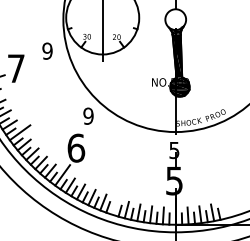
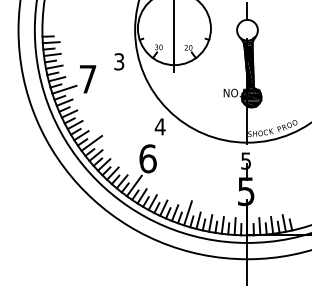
text: (47, 50) -> (119, 61), 9 -> 3
text: (87, 115) -> (159, 126), 9 -> 4
line: (115, 202) -> (187, 213), added

